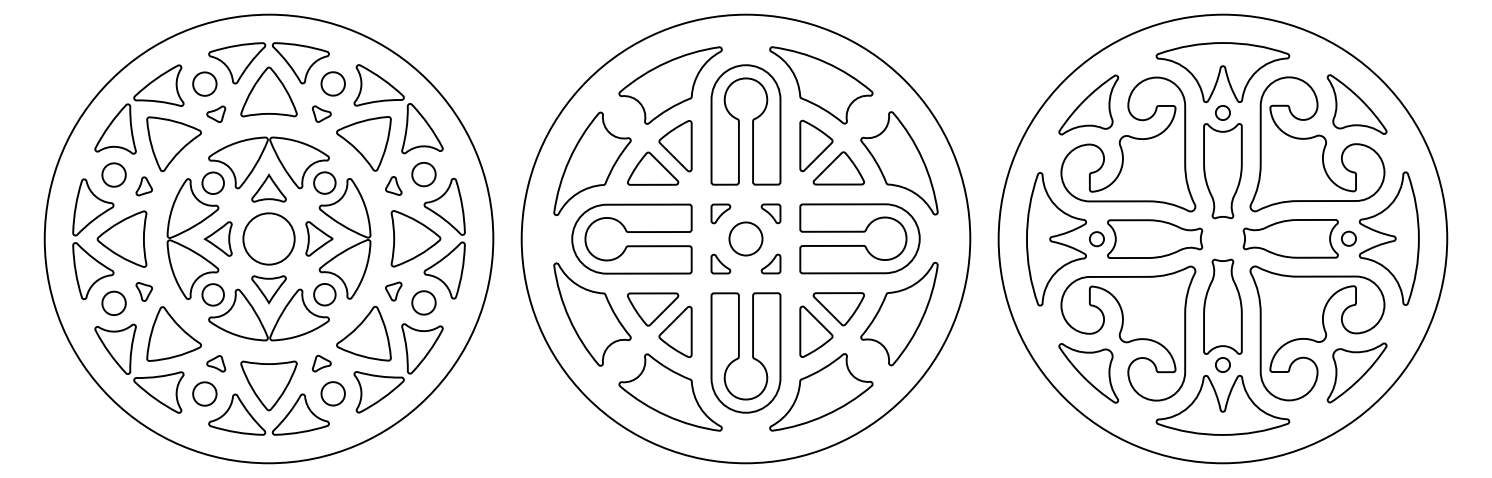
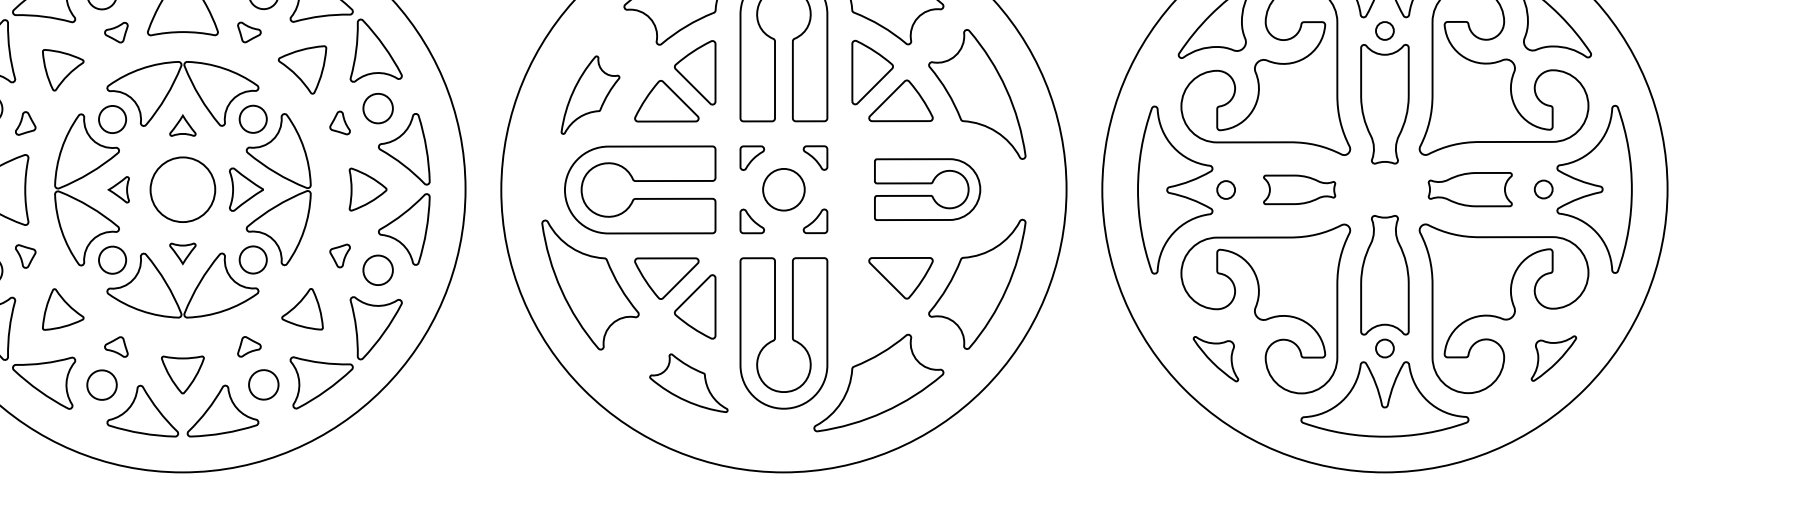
part: (173, 143) -> (62, 69), size x0.6
part: (363, 143) -> (301, 69), size x0.7
part: (592, 163) -> (590, 94), size x0.6
part: (268, 187) -> (182, 124), size x0.6
part: (217, 238) -> (117, 189), size x0.6
part: (415, 238) -> (367, 189), size x0.6
part: (859, 238) -> (926, 189), size x0.7
part: (1155, 238) -> (1299, 189), size x0.6
part: (1290, 238) -> (1470, 189), size x0.7
part: (268, 289) -> (182, 253), size x0.6
part: (816, 331) -> (872, 306), removed
part: (173, 333) -> (62, 308), size x0.6
part: (363, 333) -> (301, 308), size x0.6
part: (1356, 372) -> (1553, 357), size x0.6
part: (1088, 373) -> (1215, 359), size x0.6
part: (268, 385) -> (182, 374), size x0.6
part: (670, 392) -> (688, 383), size x0.6

